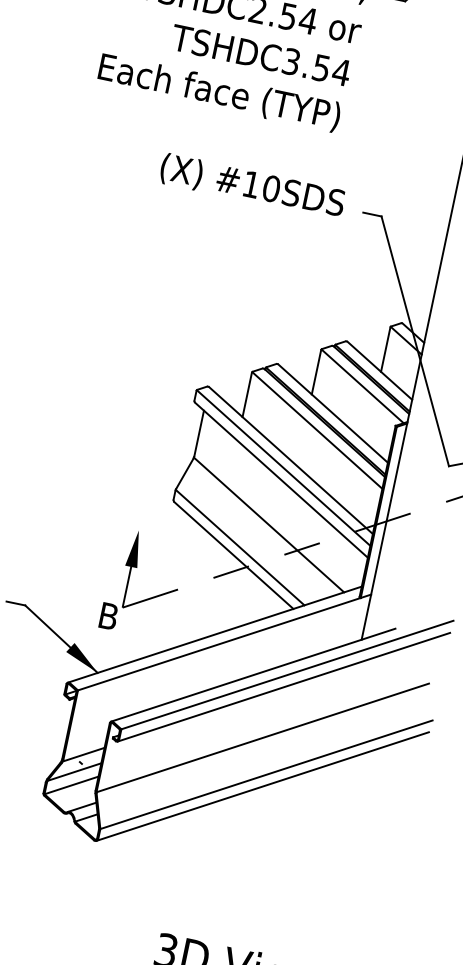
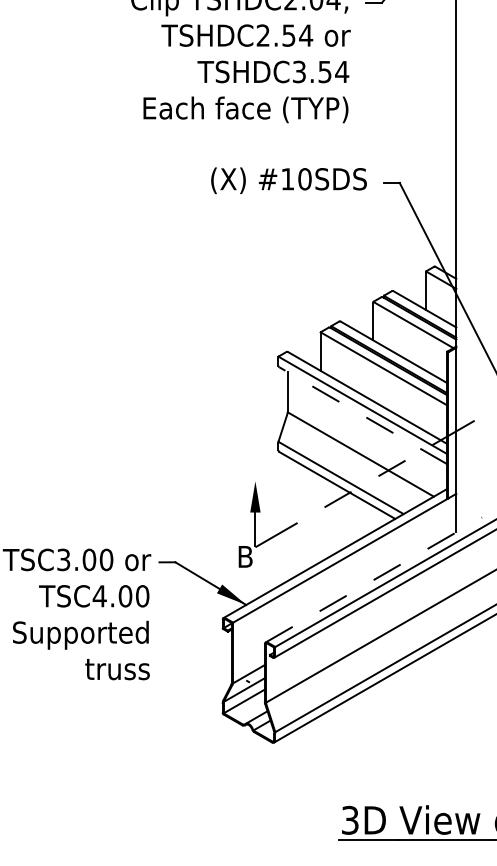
line: (281, 479) -> (363, 415), solid -> dashed
line: (252, 675) -> (373, 580), solid -> dashed

